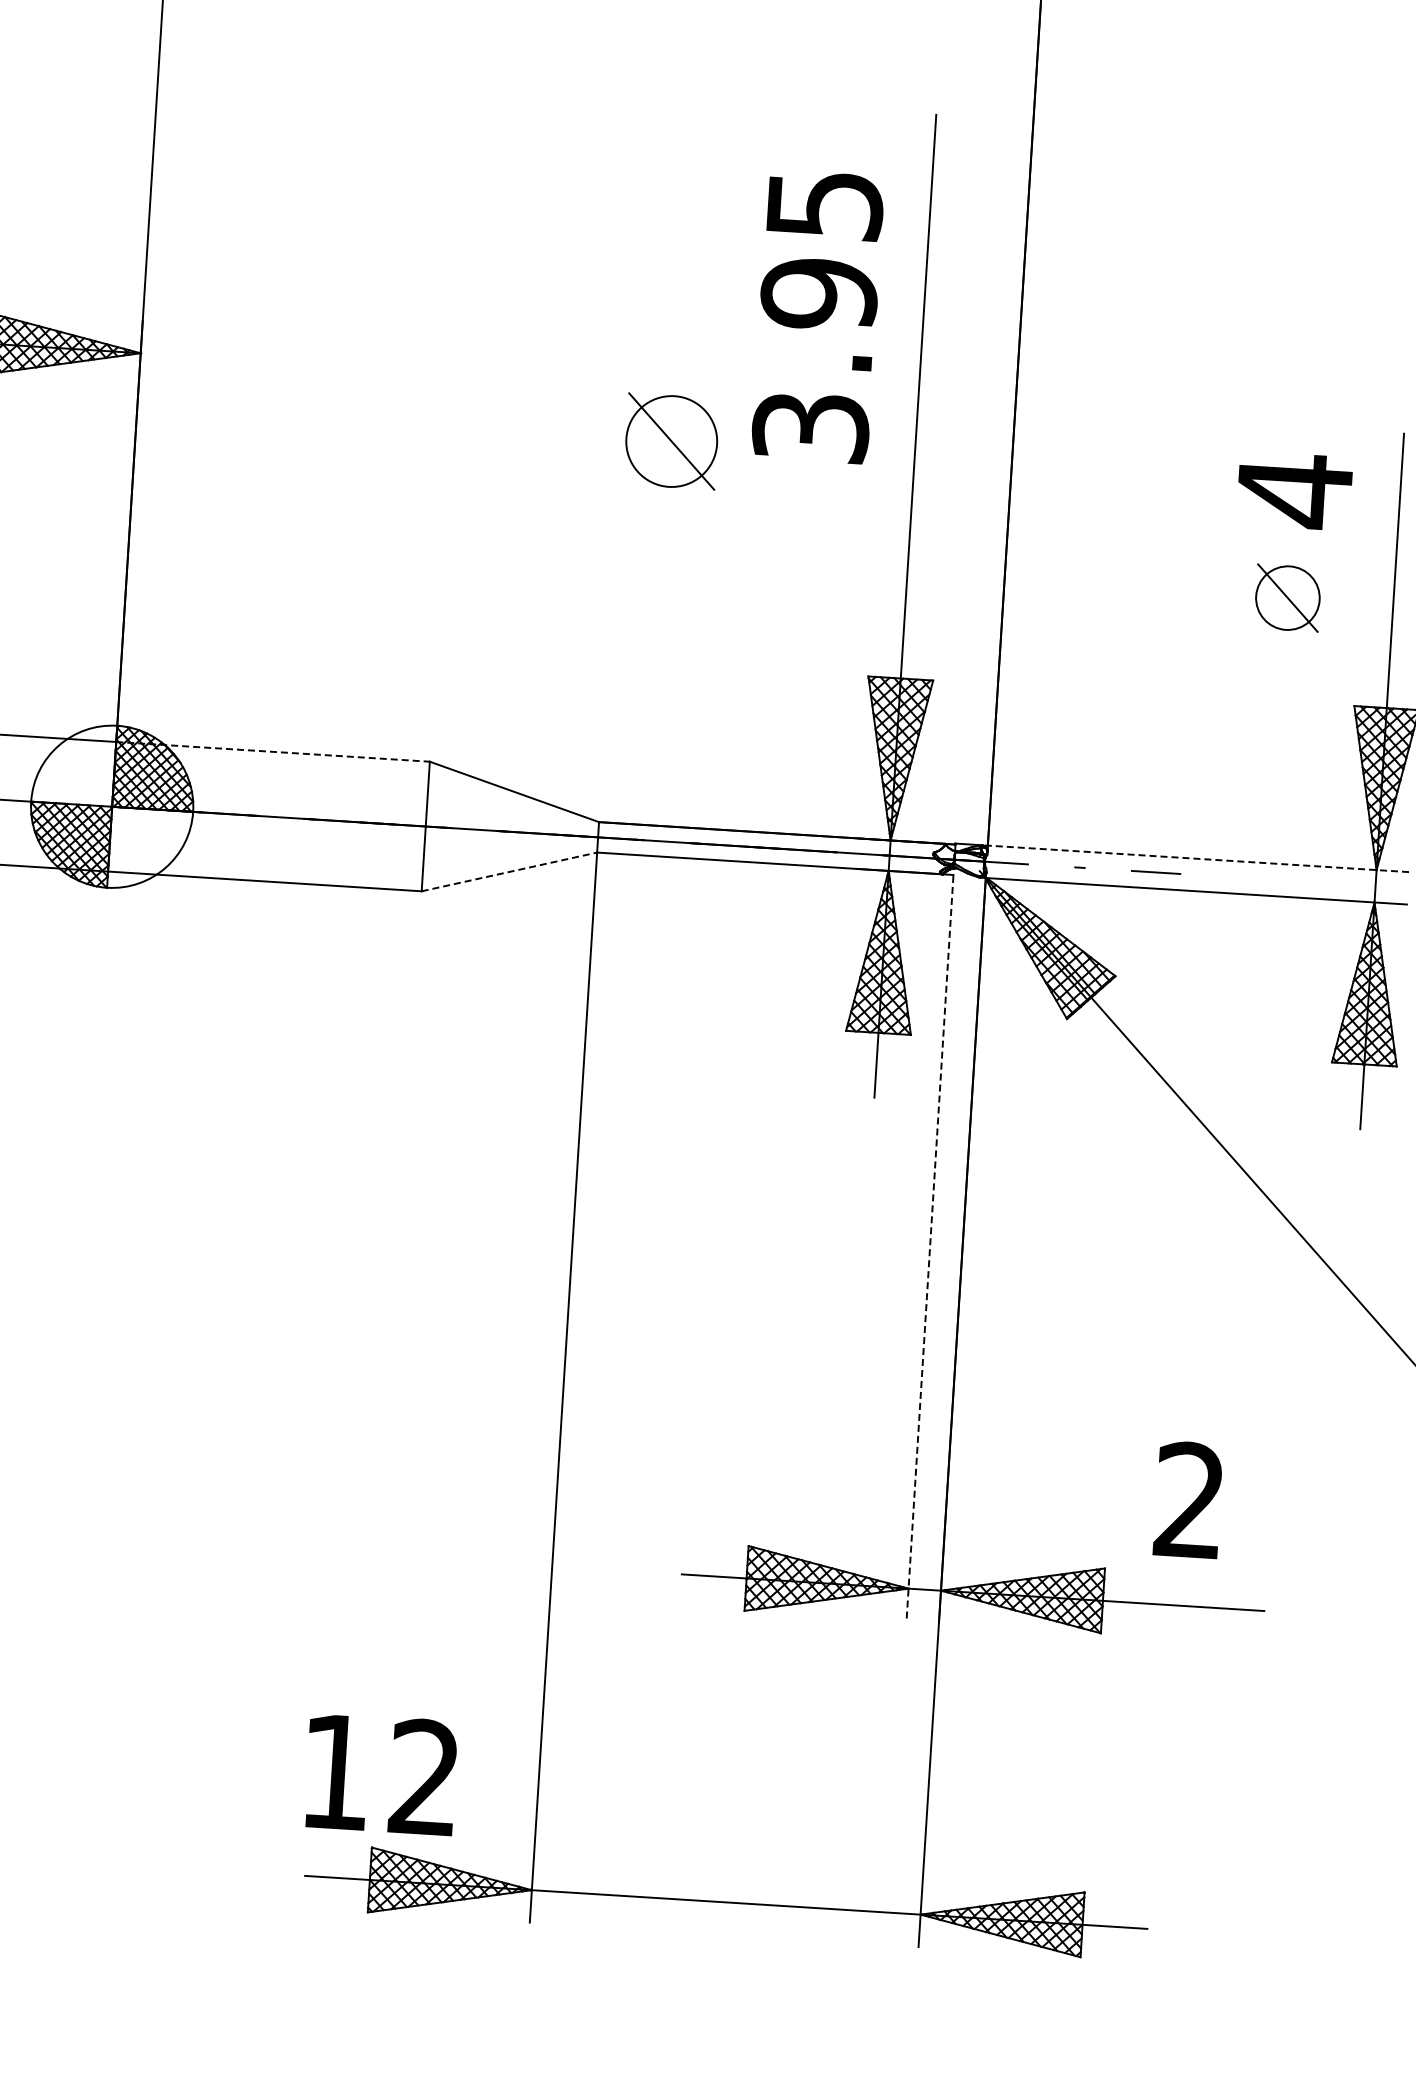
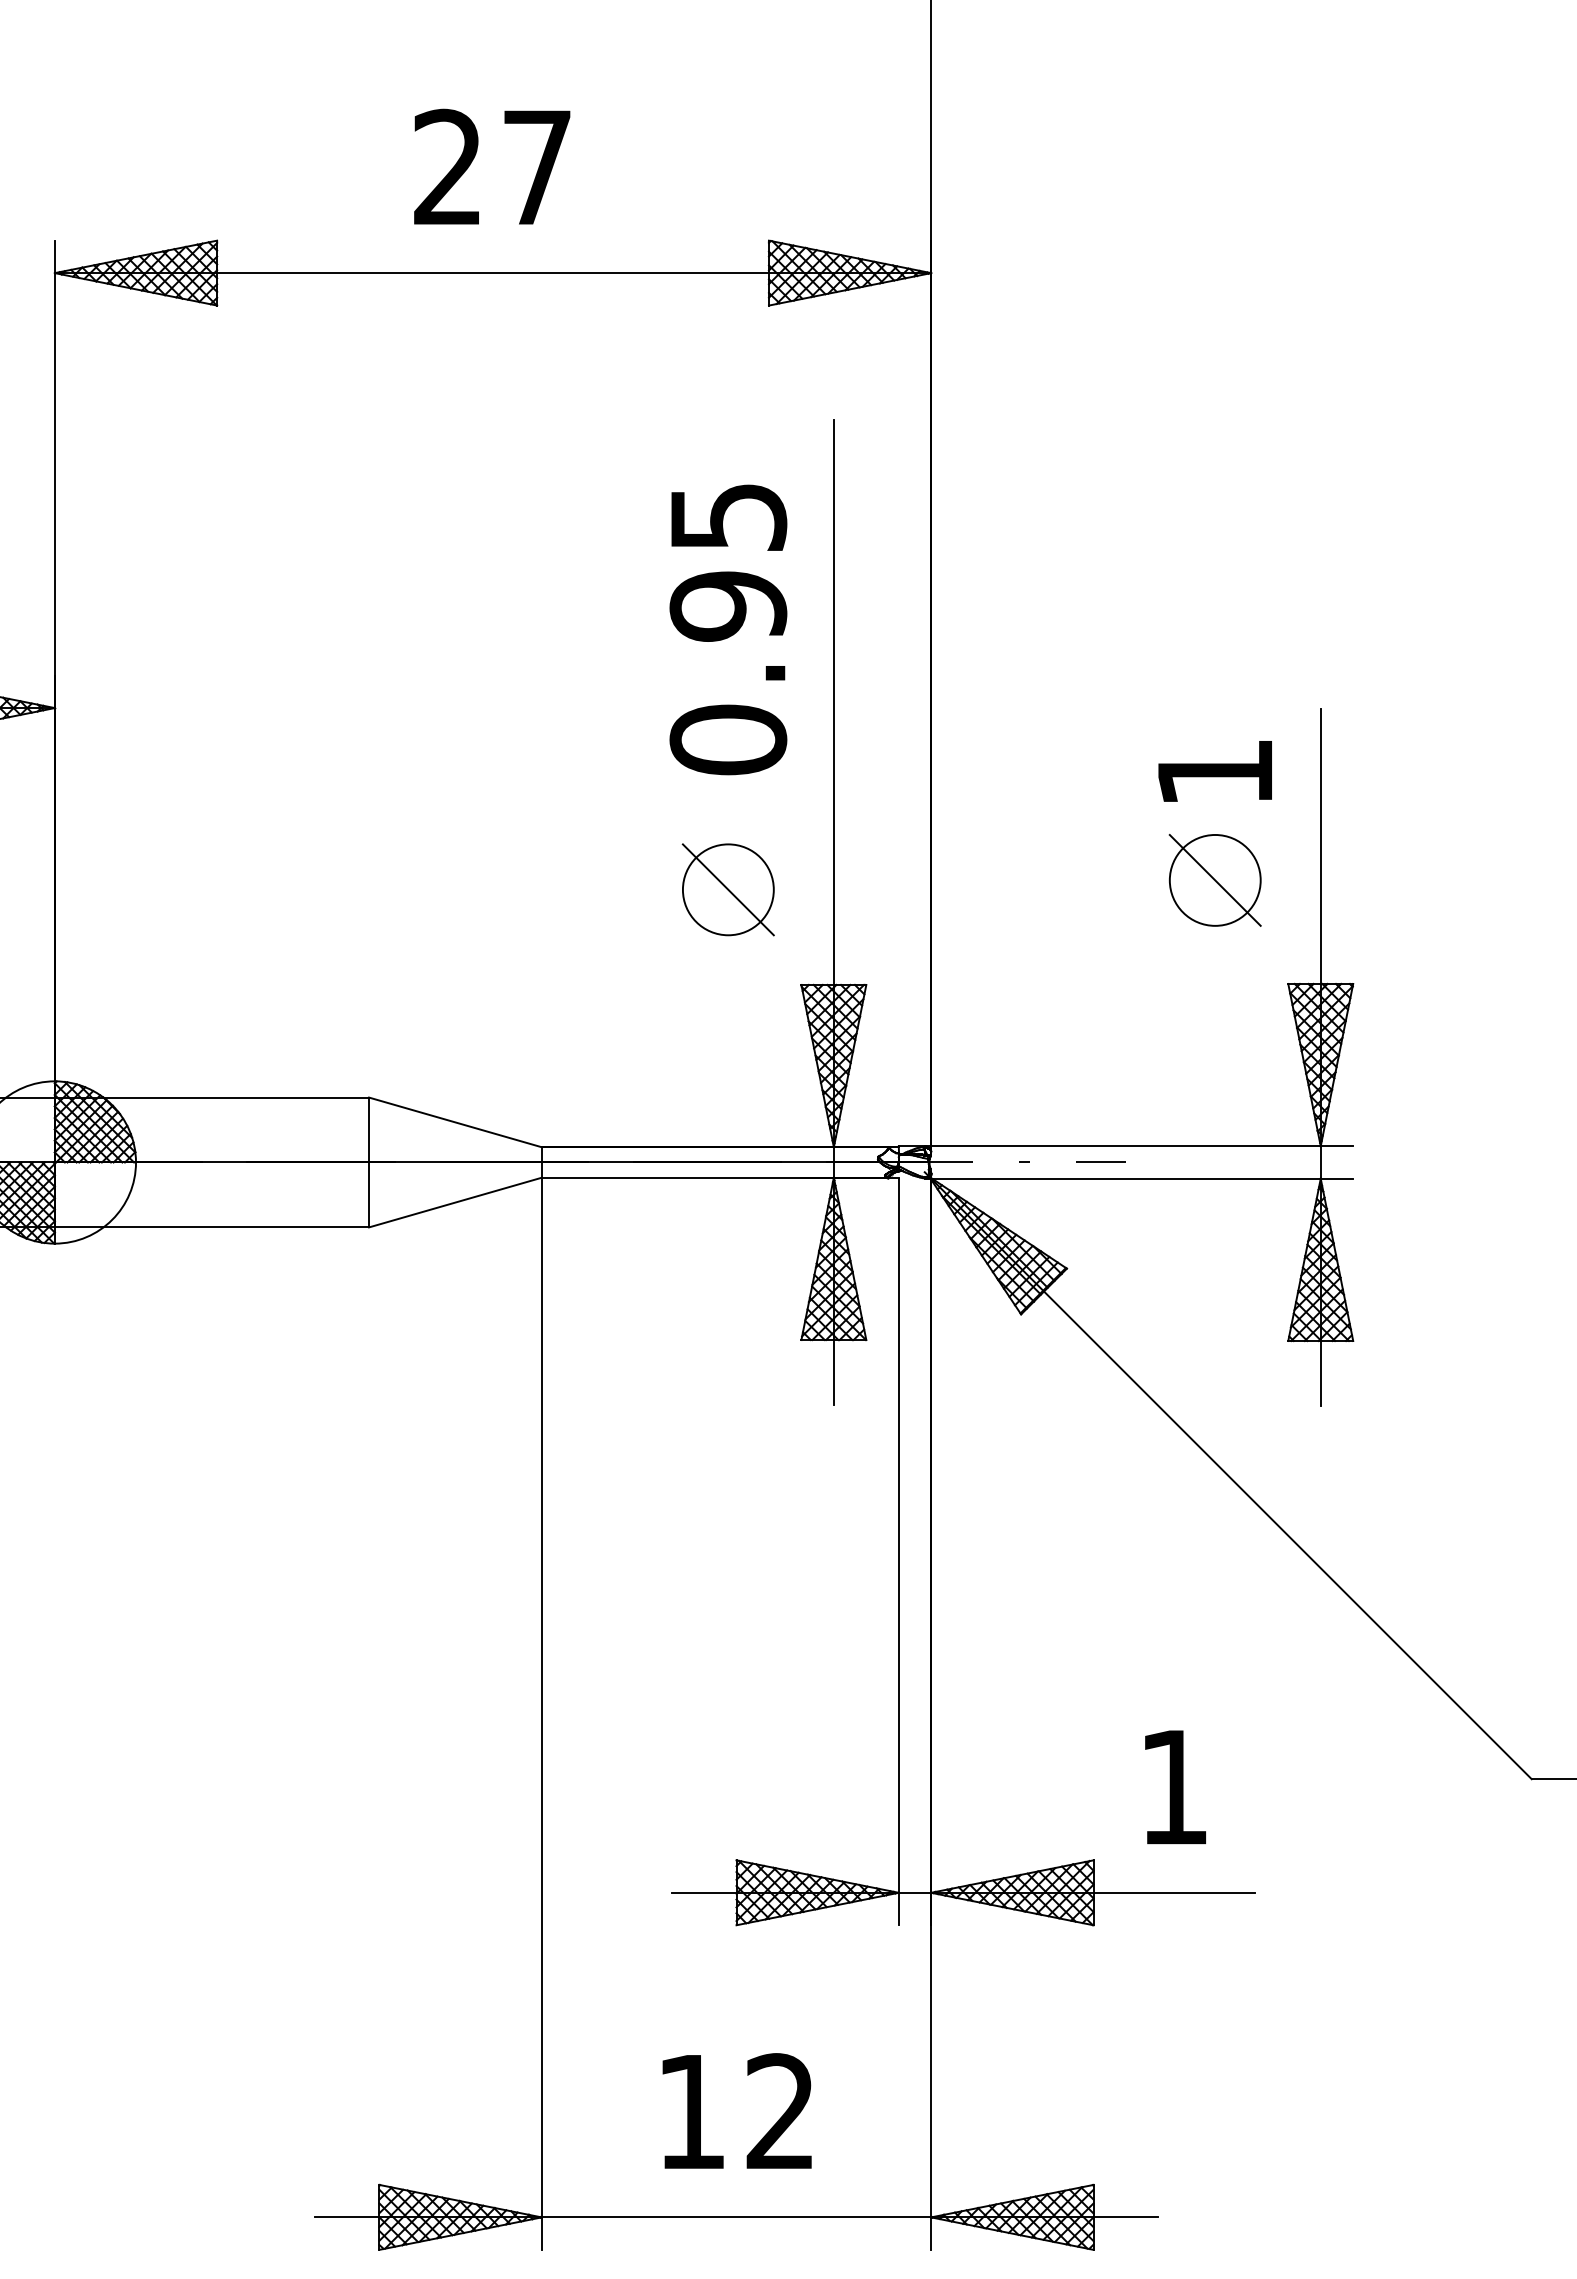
text: (811, 426) -> (728, 739), 3.95 -> 0.95
part: (670, 441) -> (727, 889), moved
text: (1293, 491) -> (1214, 773), 4 -> 1
part: (1287, 598) -> (1214, 880), size x1.43
line: (273, 751) -> (212, 1097), dashed -> solid
line: (1194, 858) -> (1138, 1146), dashed -> solid
line: (509, 871) -> (455, 1202), dashed -> solid
line: (929, 1248) -> (898, 1552), dashed -> solid
text: (1189, 1499) -> (1173, 1786), 2 -> 1
text: (380, 1773) -> (736, 2110), moved

